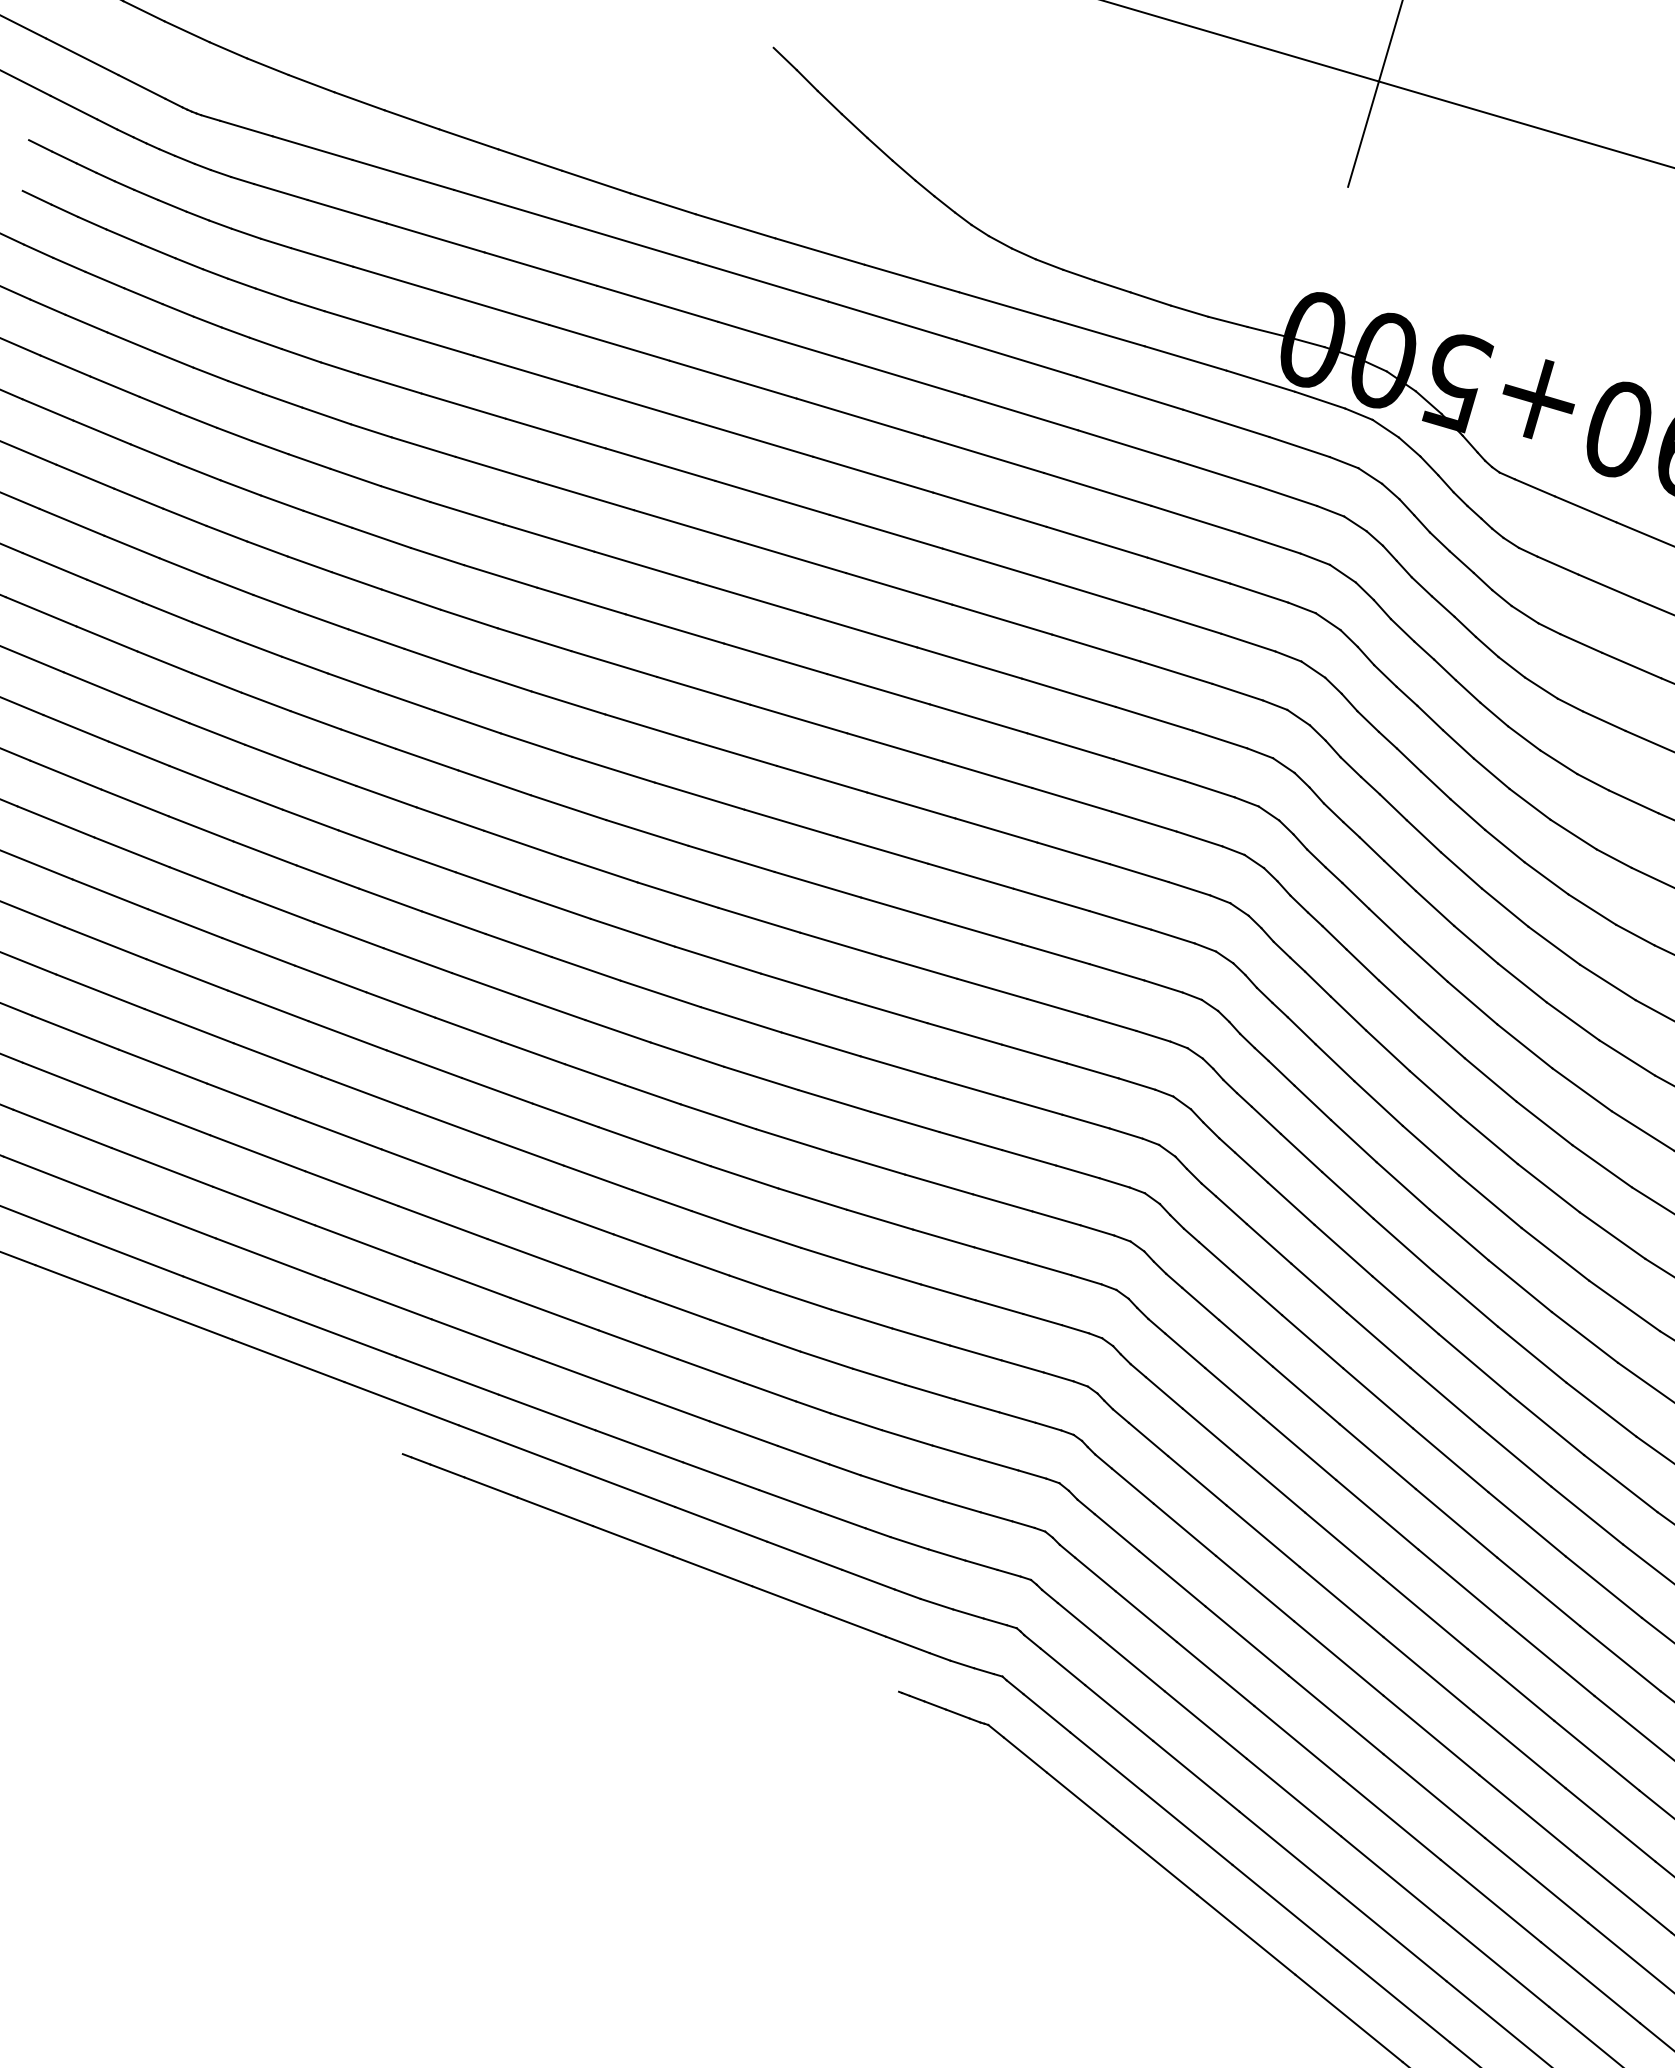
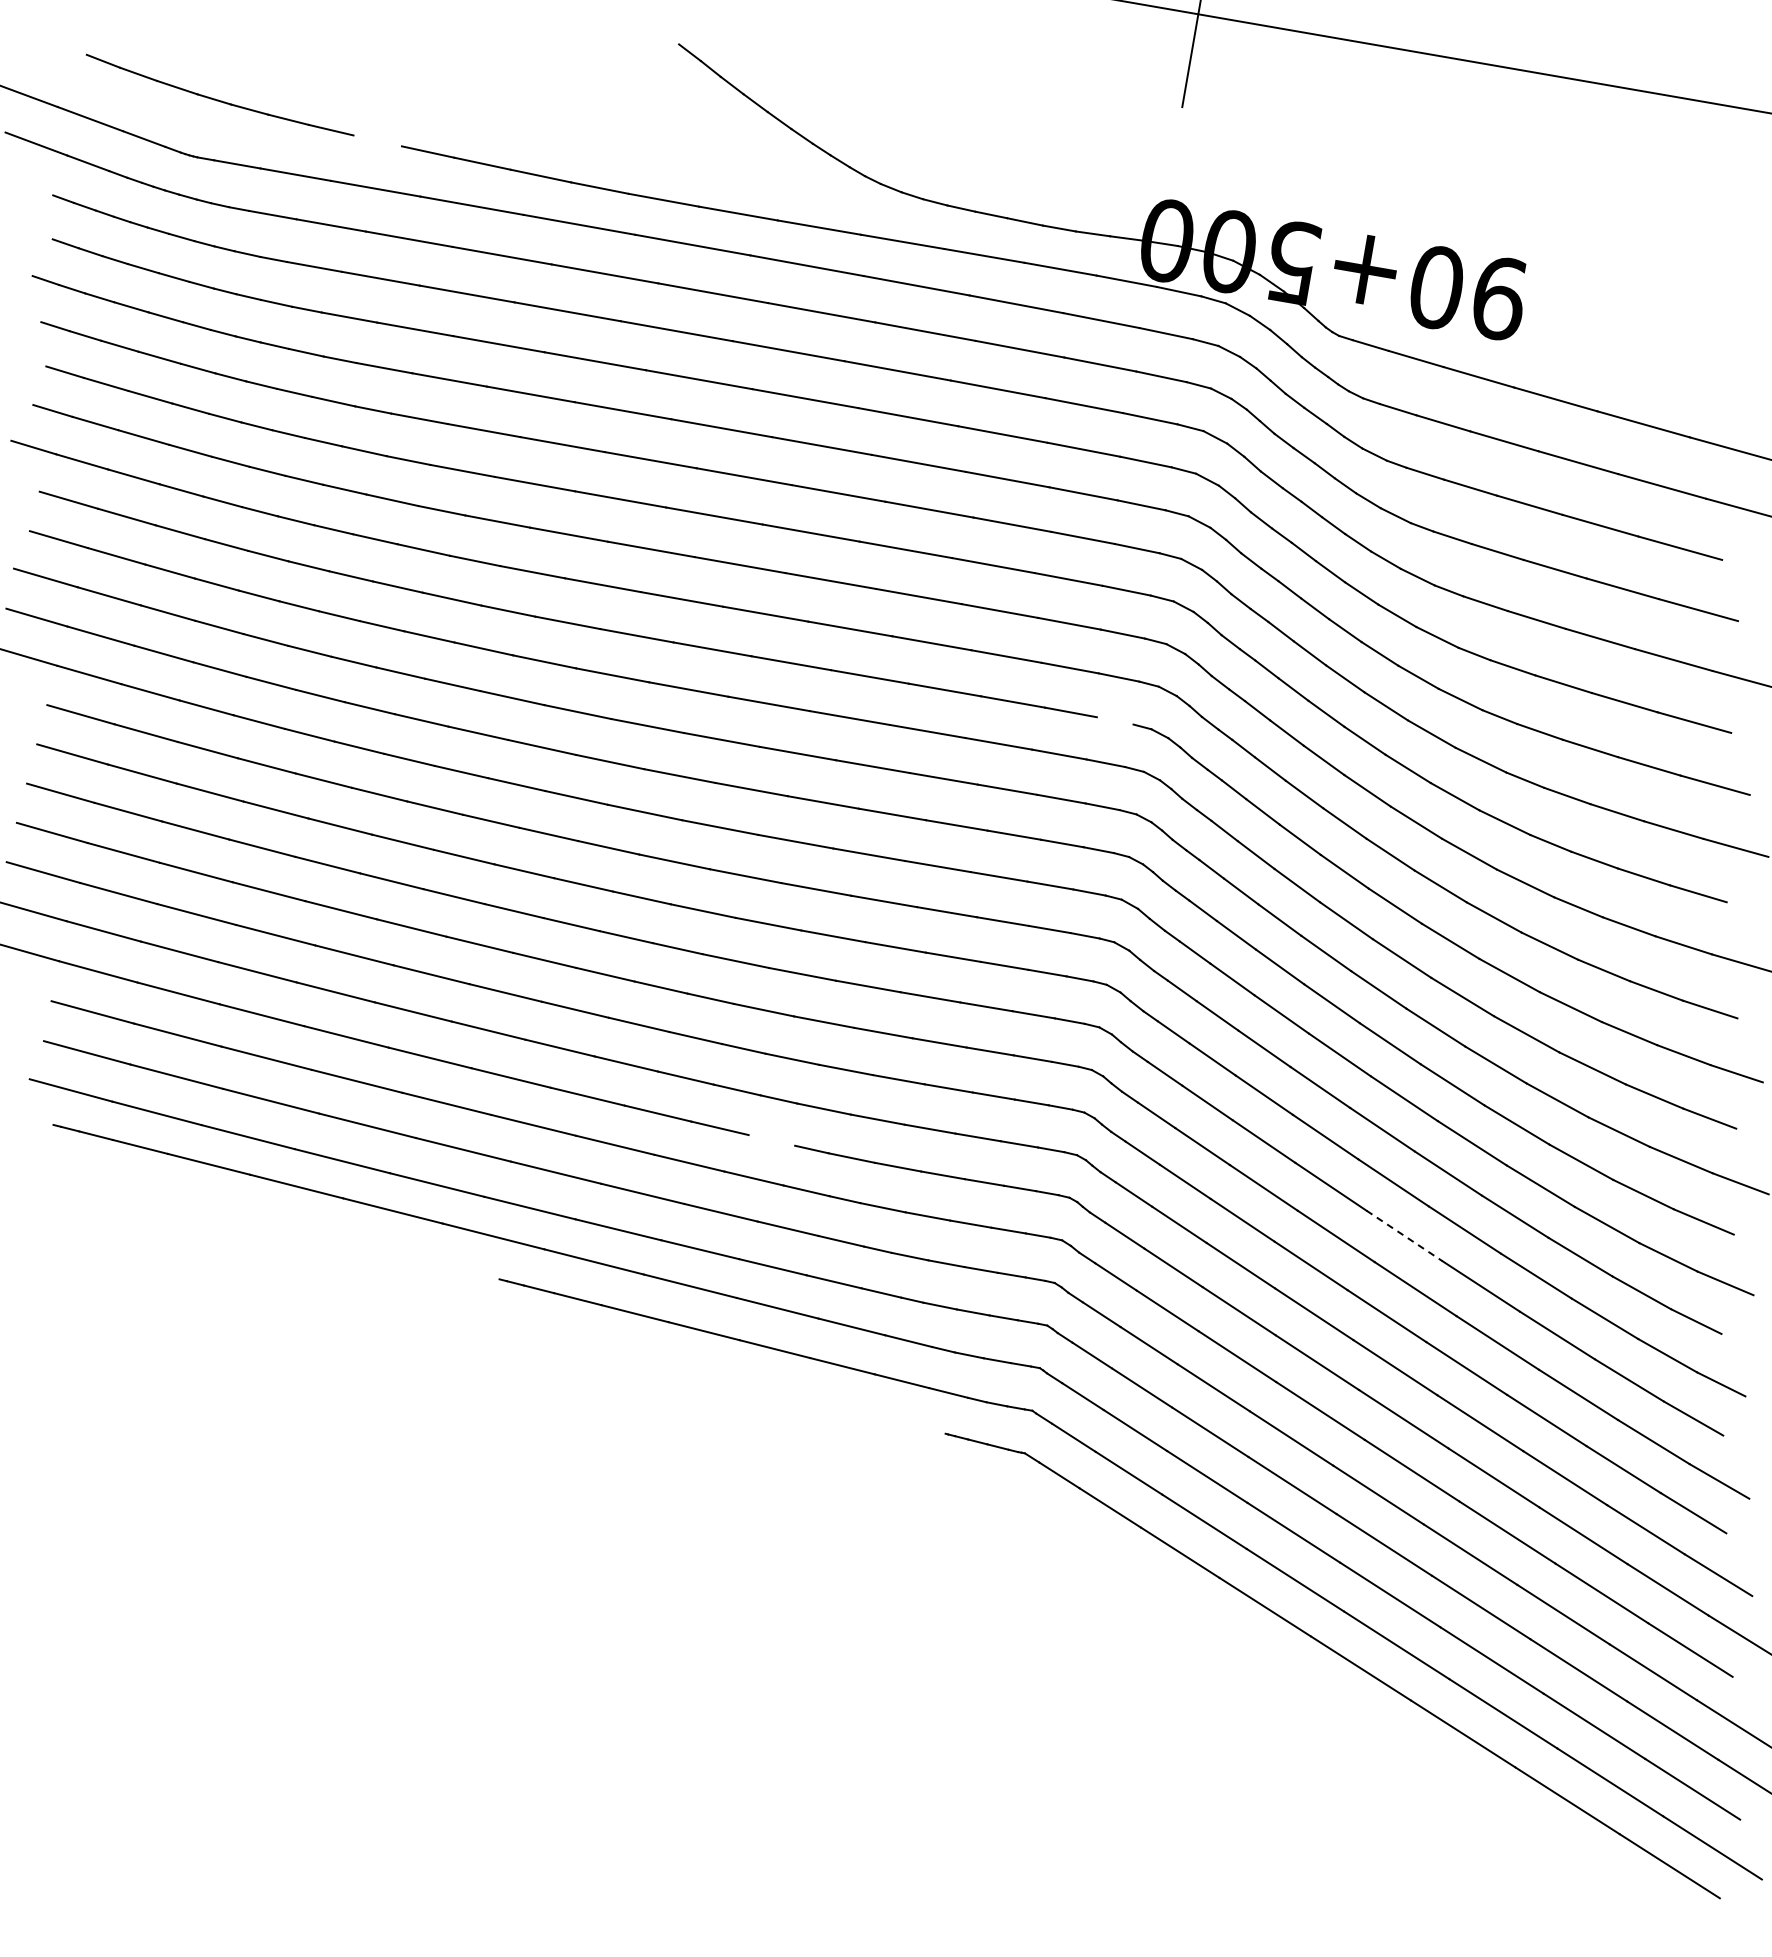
line: (411, 119) -> (377, 140), removed
line: (1188, 888) -> (1114, 720), removed
line: (736, 1329) -> (771, 1140), removed
line: (1456, 1522) -> (1404, 1235), solid -> dashed

